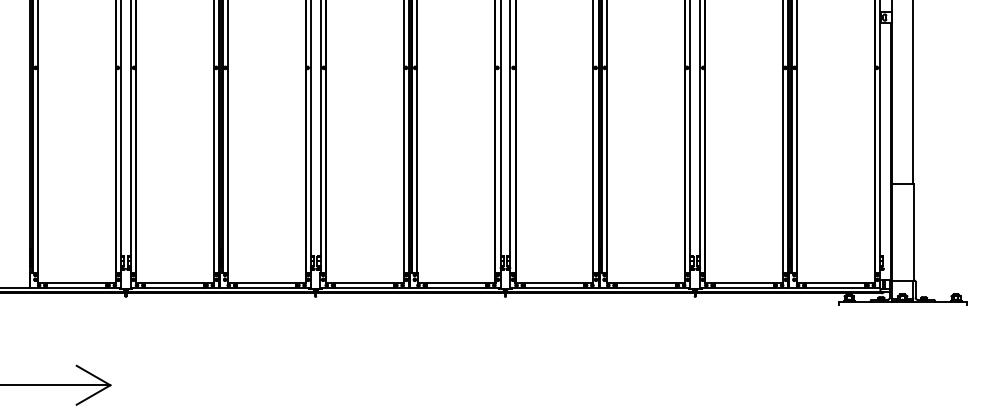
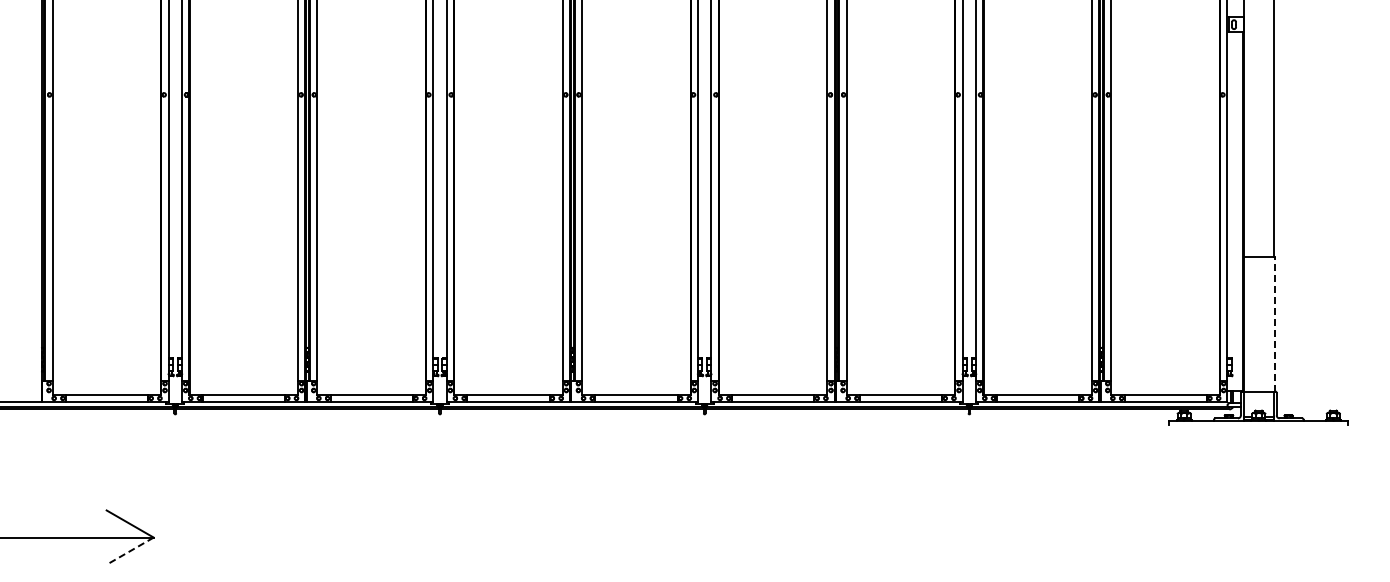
line: (914, 231) -> (1275, 323), solid -> dashed
line: (93, 395) -> (129, 551), solid -> dashed

